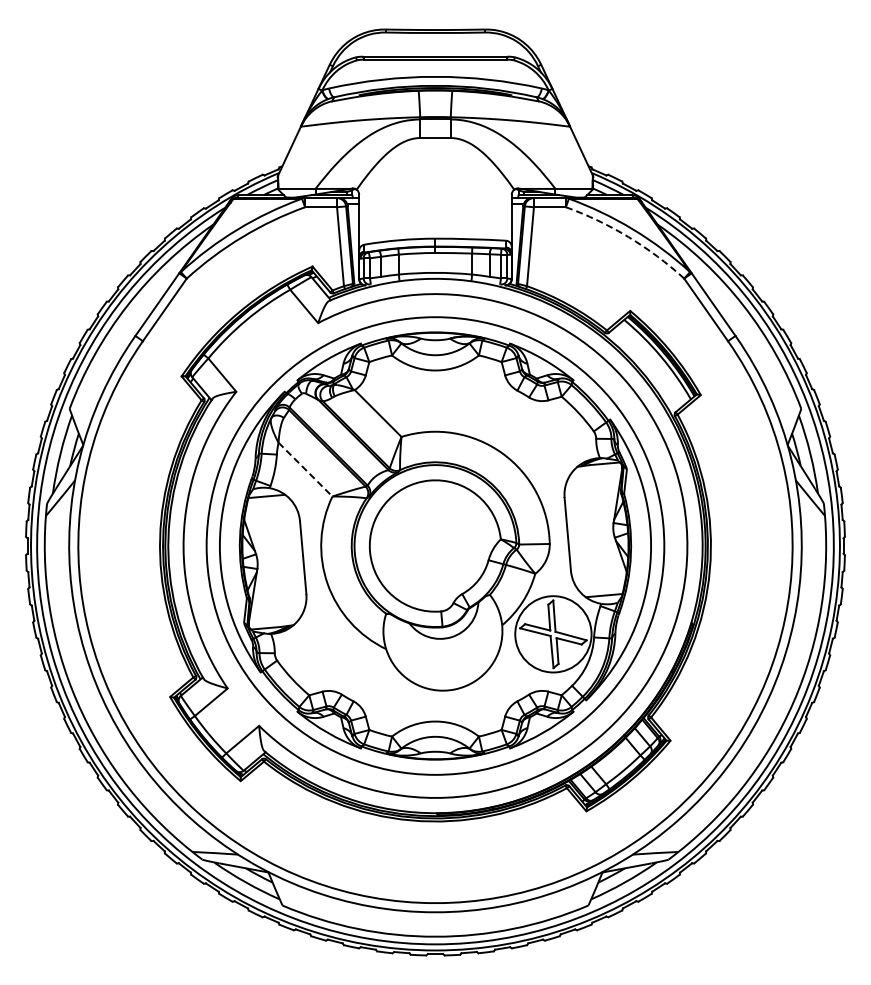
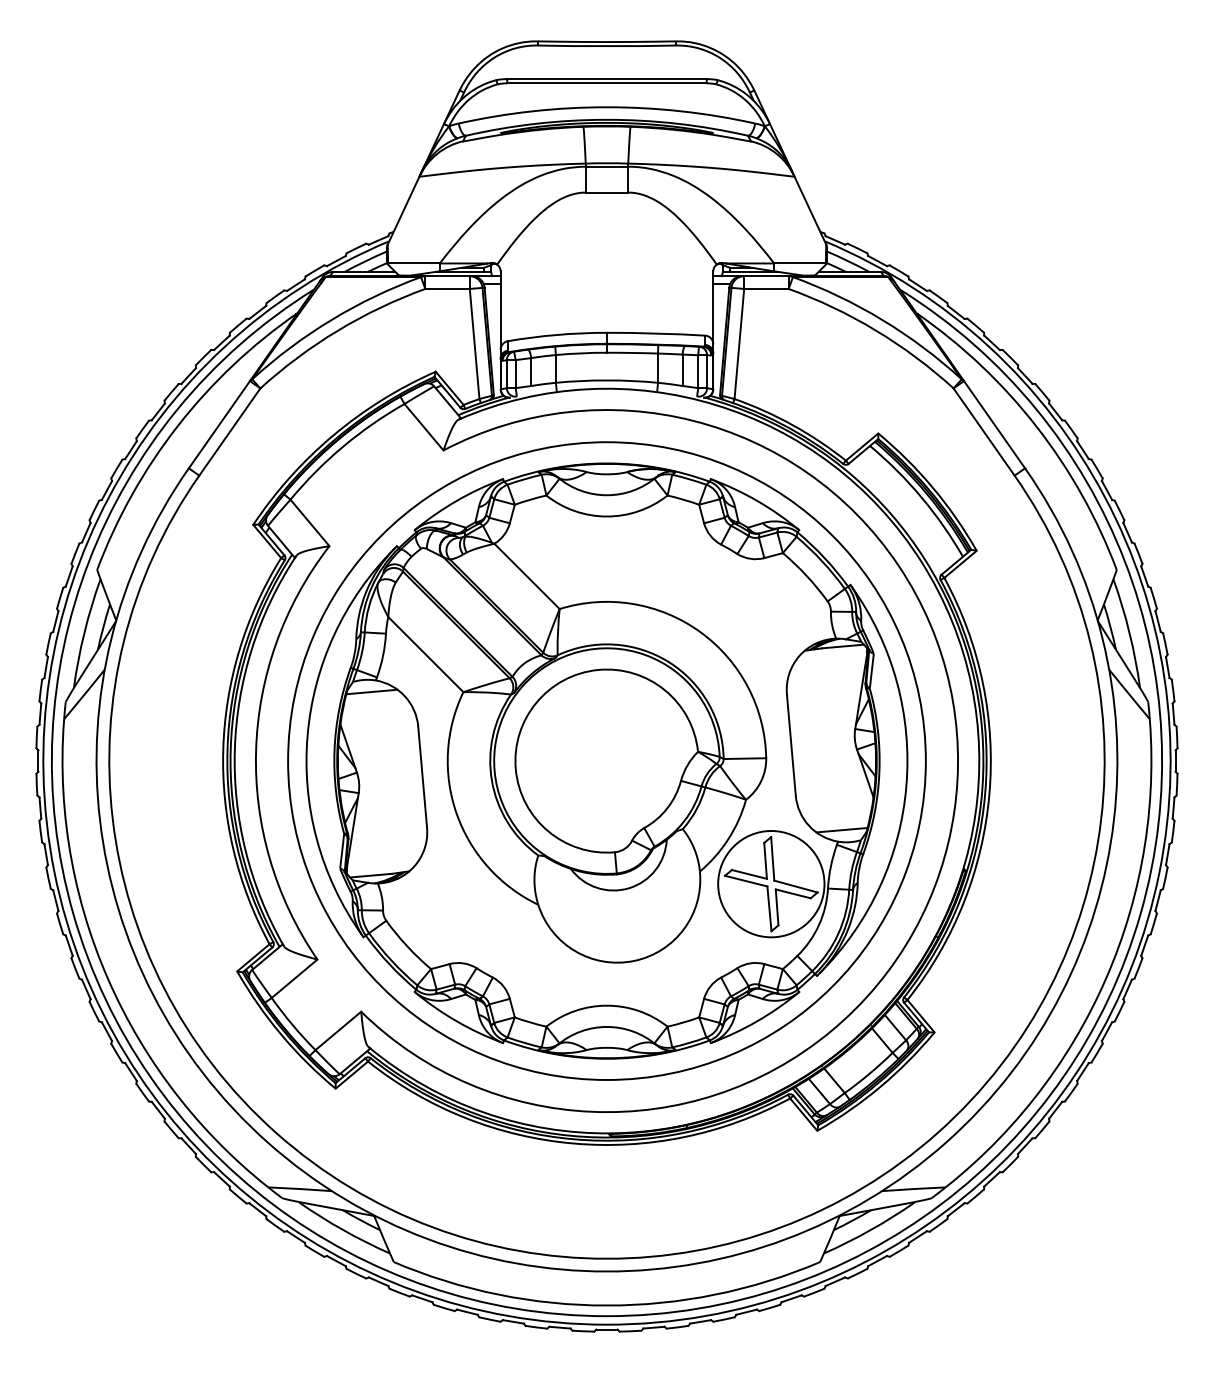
arc: (628, 237) -> (875, 331), dashed -> solid
line: (305, 469) -> (425, 654), dashed -> solid

